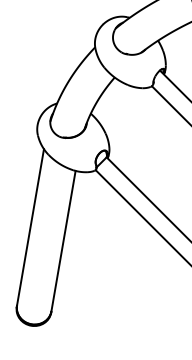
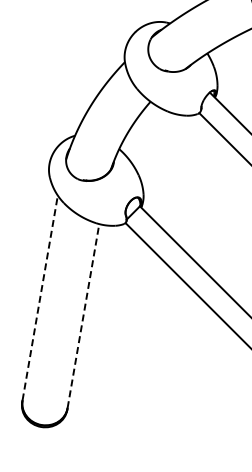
line: (30, 226) -> (40, 297), solid -> dashed
line: (63, 240) -> (83, 315), solid -> dashed

